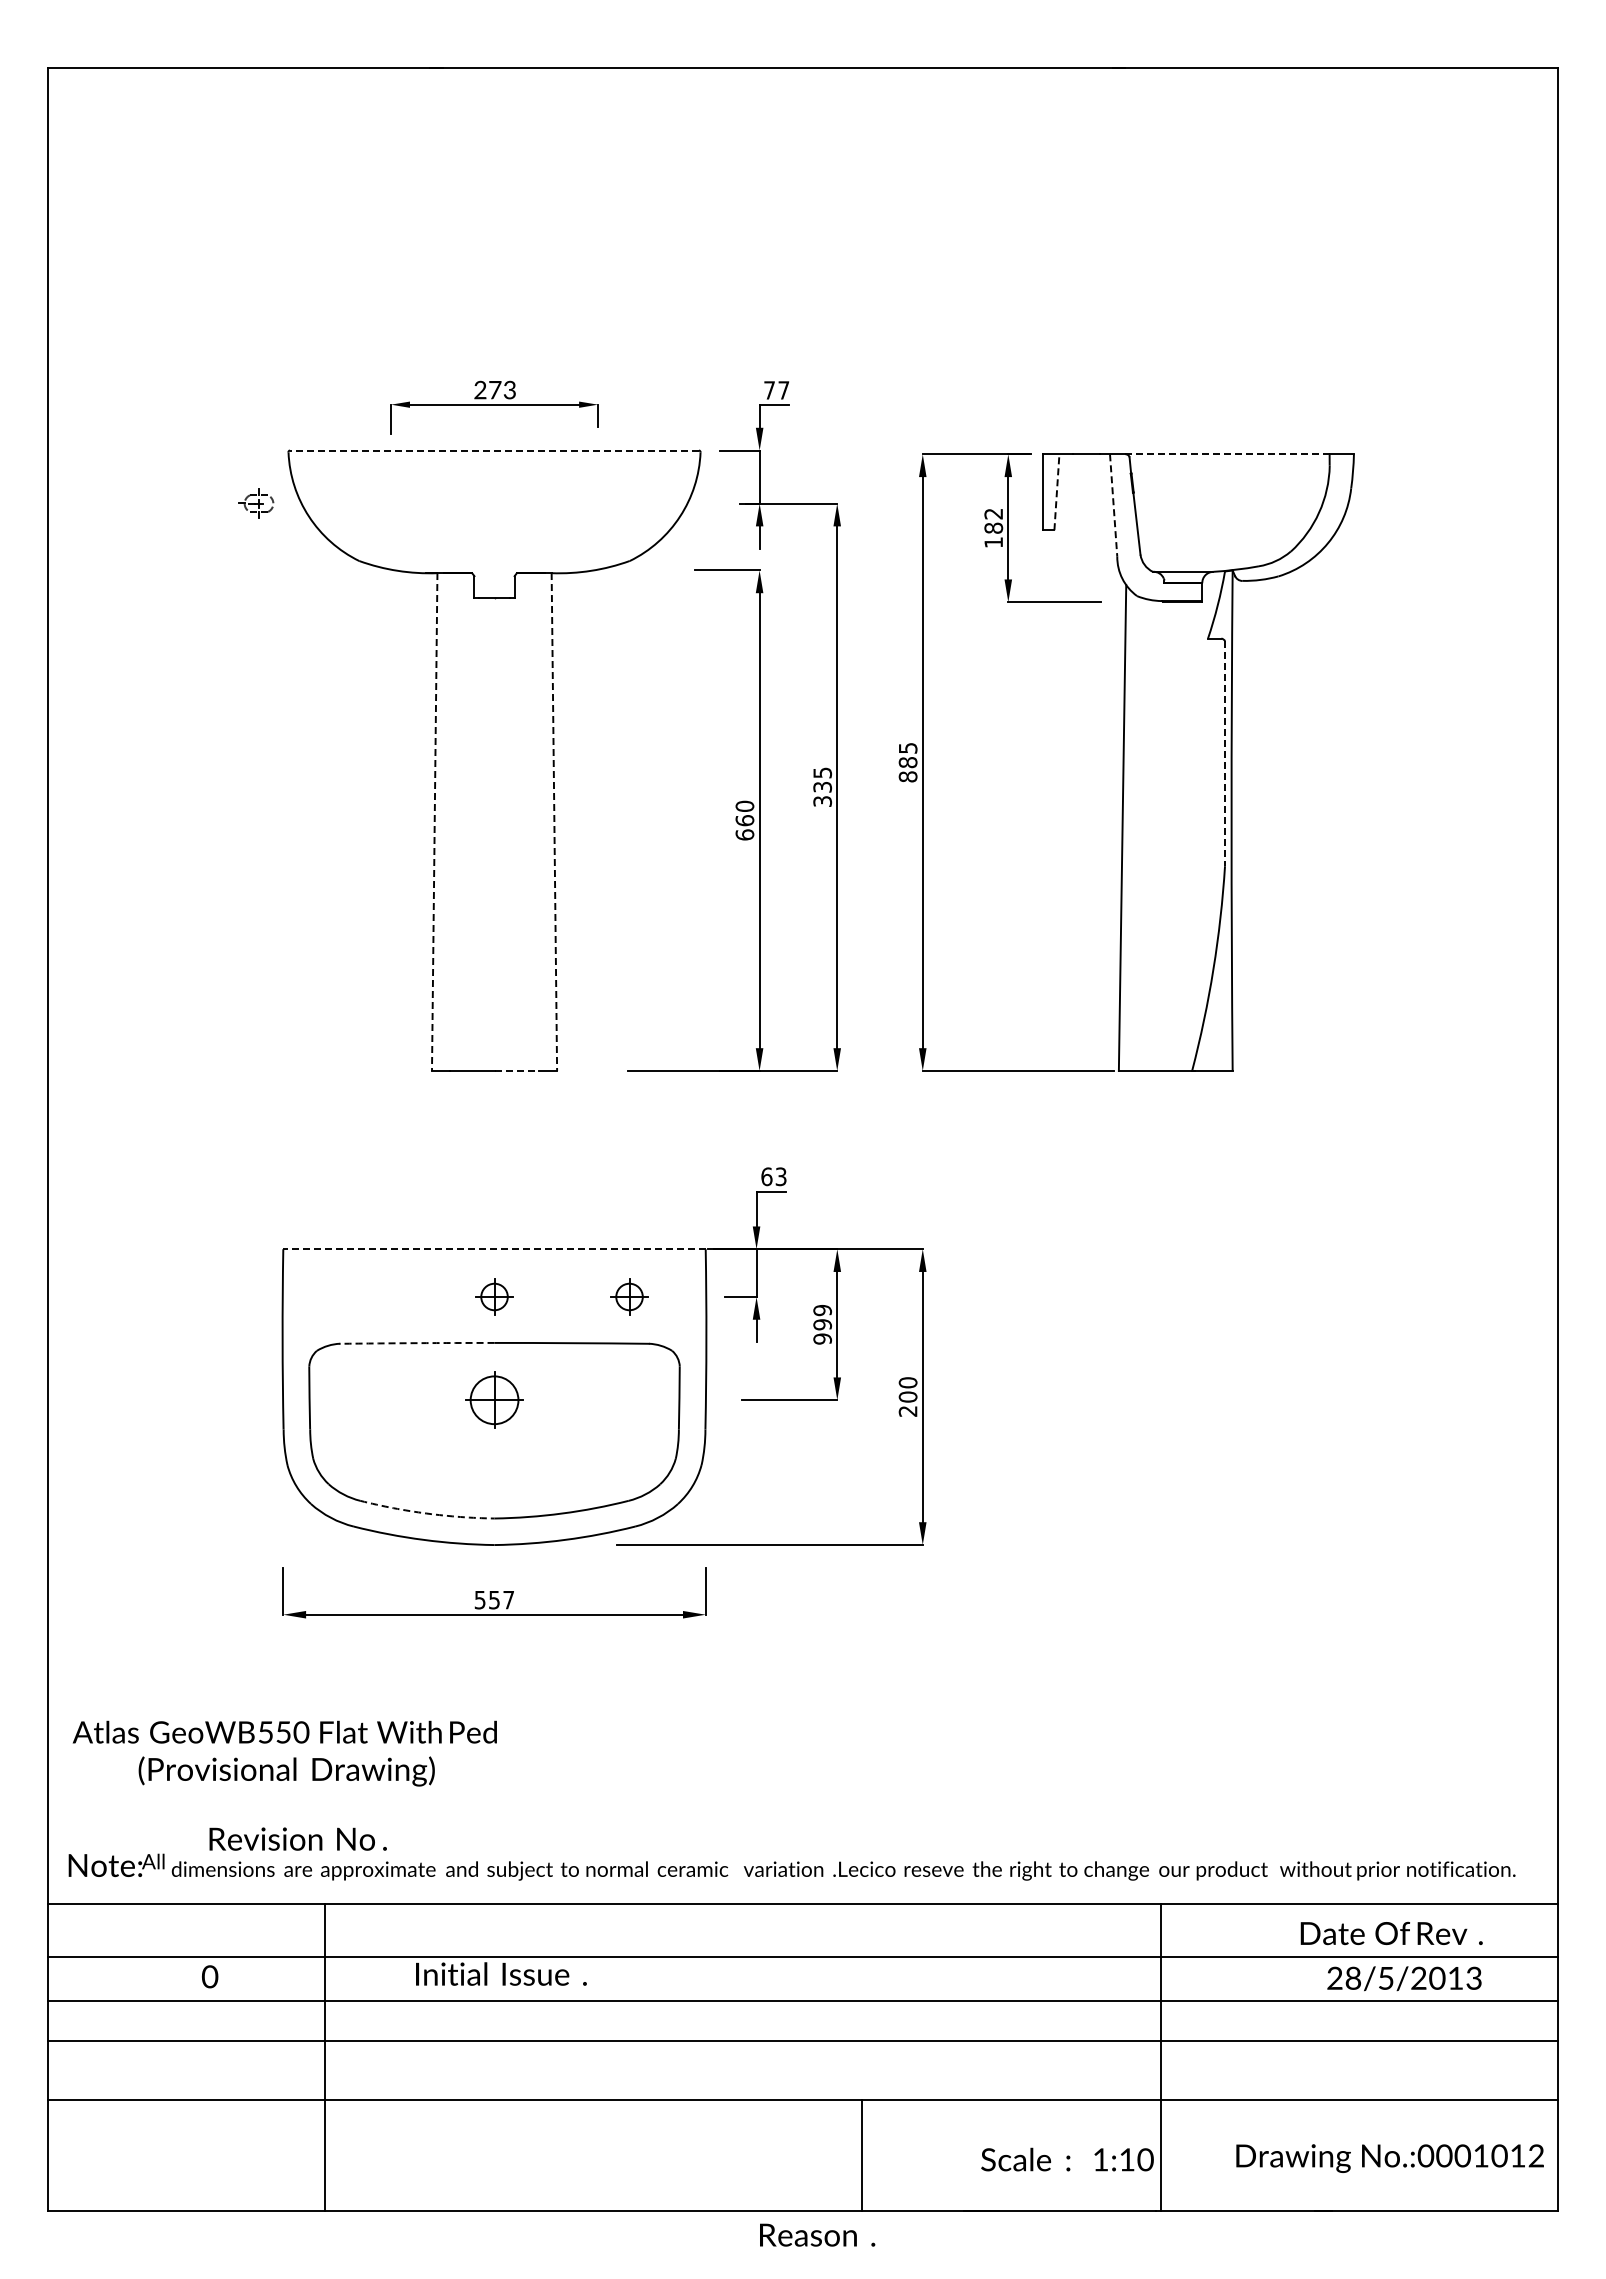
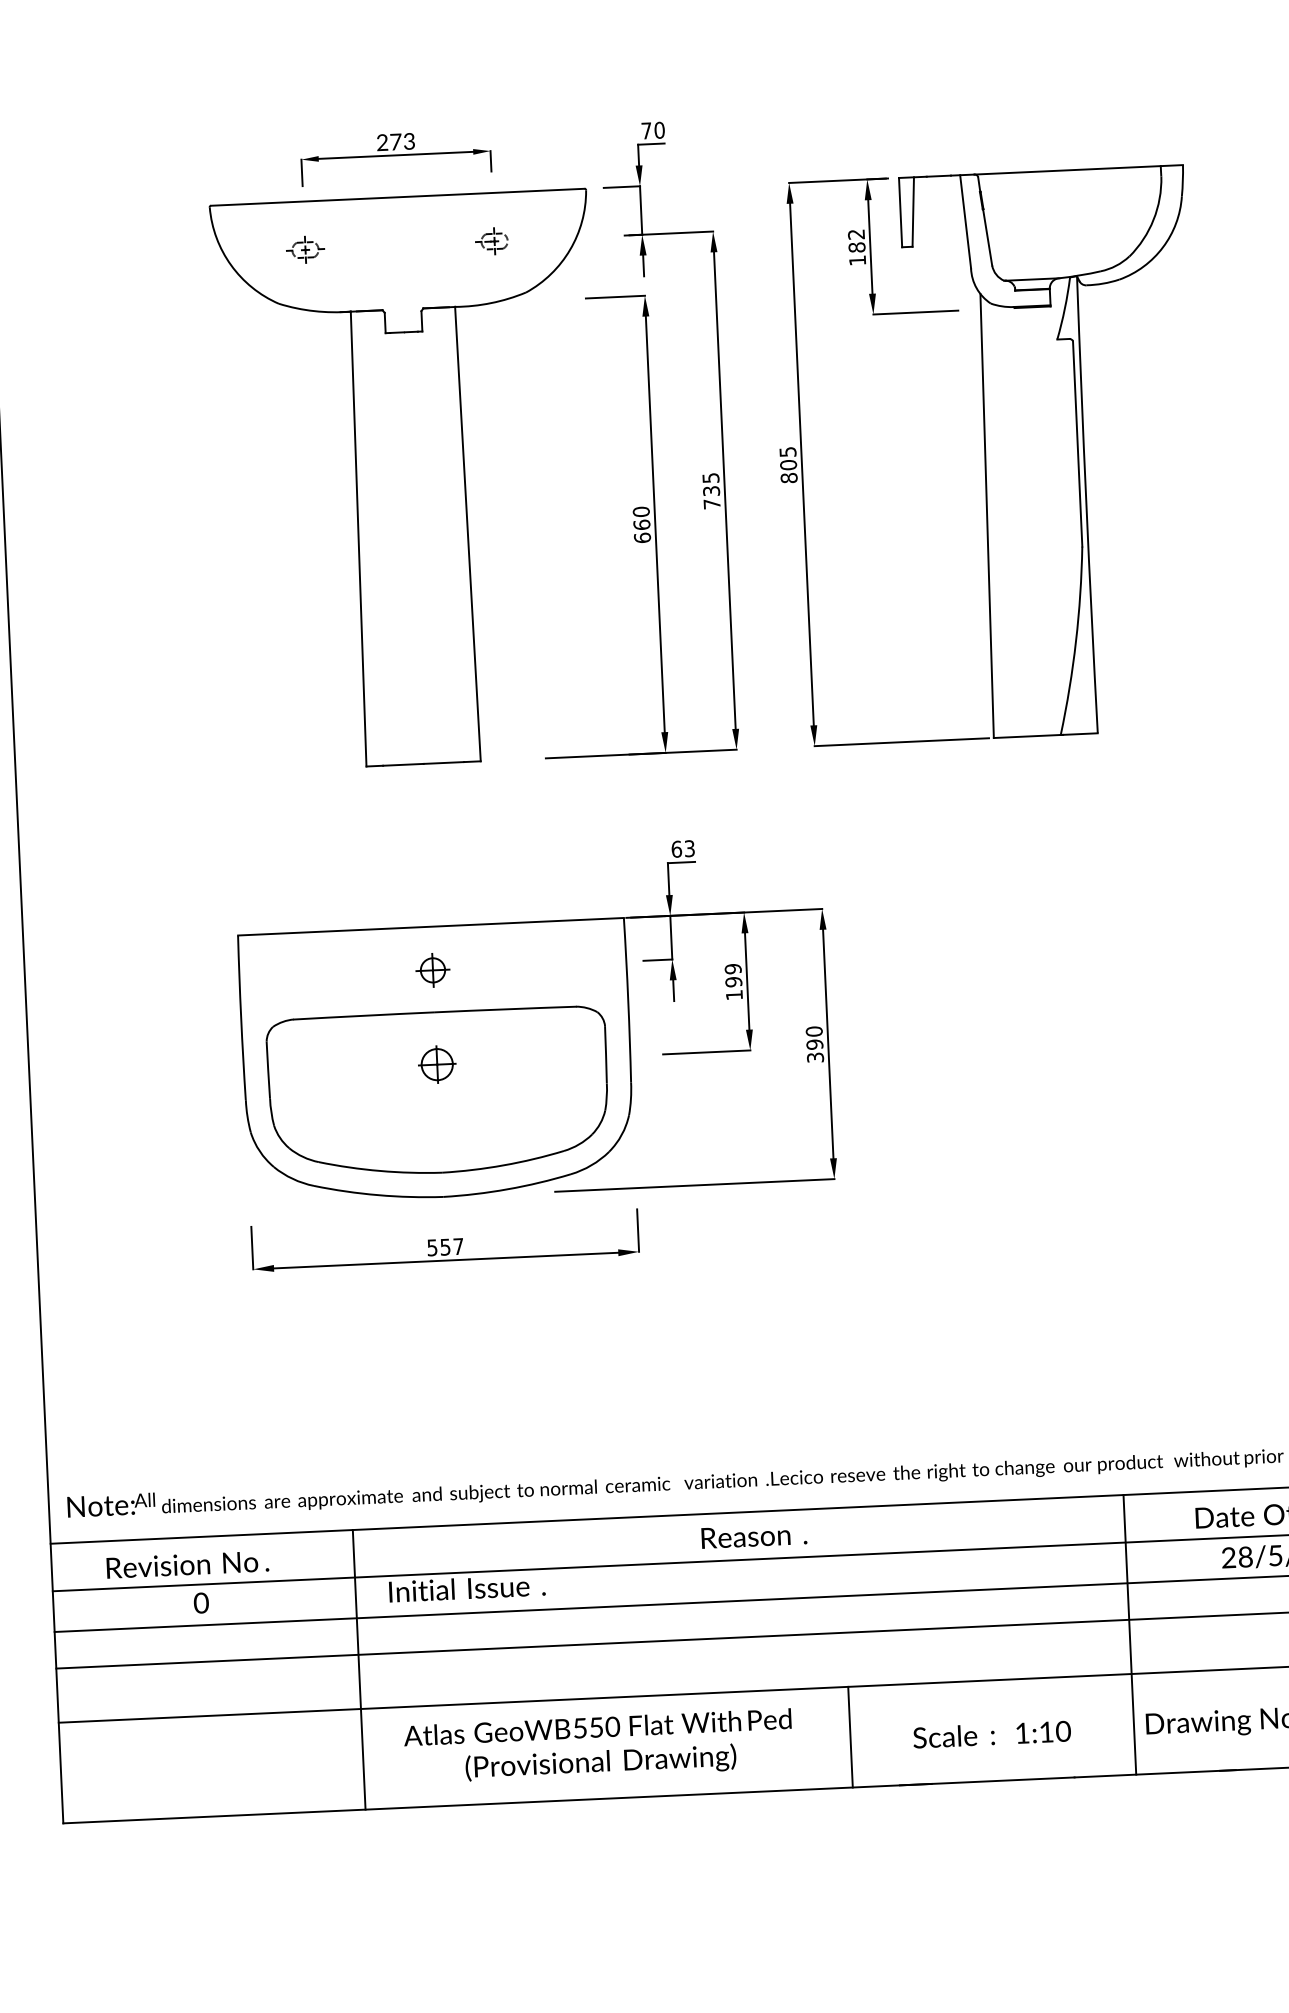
text: (783, 390) -> (659, 130), 77 -> 70
line: (494, 450) -> (397, 197), dashed -> solid
line: (1228, 454) -> (1068, 170), dashed -> solid
line: (1056, 492) -> (912, 212), dashed -> solid
part: (256, 503) -> (492, 241), moved
part: (390, 503) -> (305, 249), added
line: (1113, 506) -> (965, 222), dashed -> solid
line: (1225, 754) -> (1078, 444), dashed -> solid
text: (908, 762) -> (788, 465), 885 -> 805
text: (822, 801) -> (711, 504), 335 -> 735
line: (434, 821) -> (358, 538), dashed -> solid
line: (554, 821) -> (468, 533), dashed -> solid
line: (517, 1070) -> (444, 762), dashed -> solid
line: (494, 1249) -> (430, 927), dashed -> solid
part: (629, 1296) -> (556, 964), removed
text: (822, 1338) -> (734, 994), 999 -> 199
arc: (417, 1343) -> (364, 1016), dashed -> solid
part: (494, 1399) -> (437, 1064), size x0.71
text: (908, 1403) -> (815, 1050), 200 -> 390
arc: (426, 1513) -> (379, 1170), dashed -> solid
text: (284, 1753) -> (598, 1746), moved
text: (297, 1838) -> (187, 1564), moved
line: (325, 2057) -> (359, 1669), moved
line: (1160, 2057) -> (1129, 1634), moved
line: (861, 2155) -> (850, 1737), moved
text: (817, 2234) -> (754, 1535), moved

